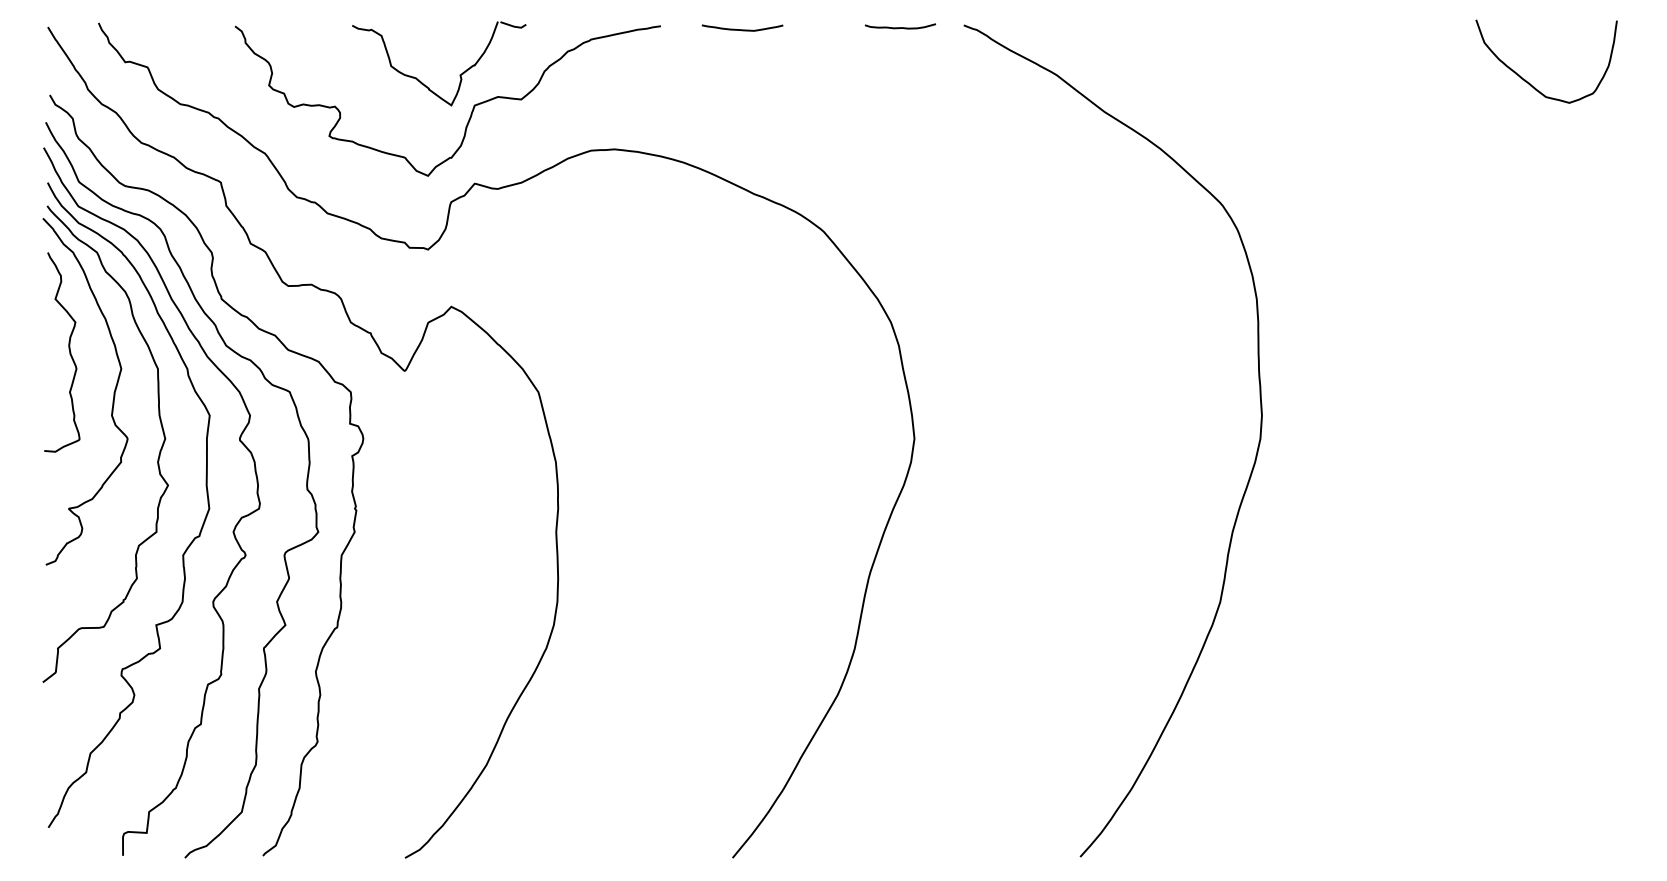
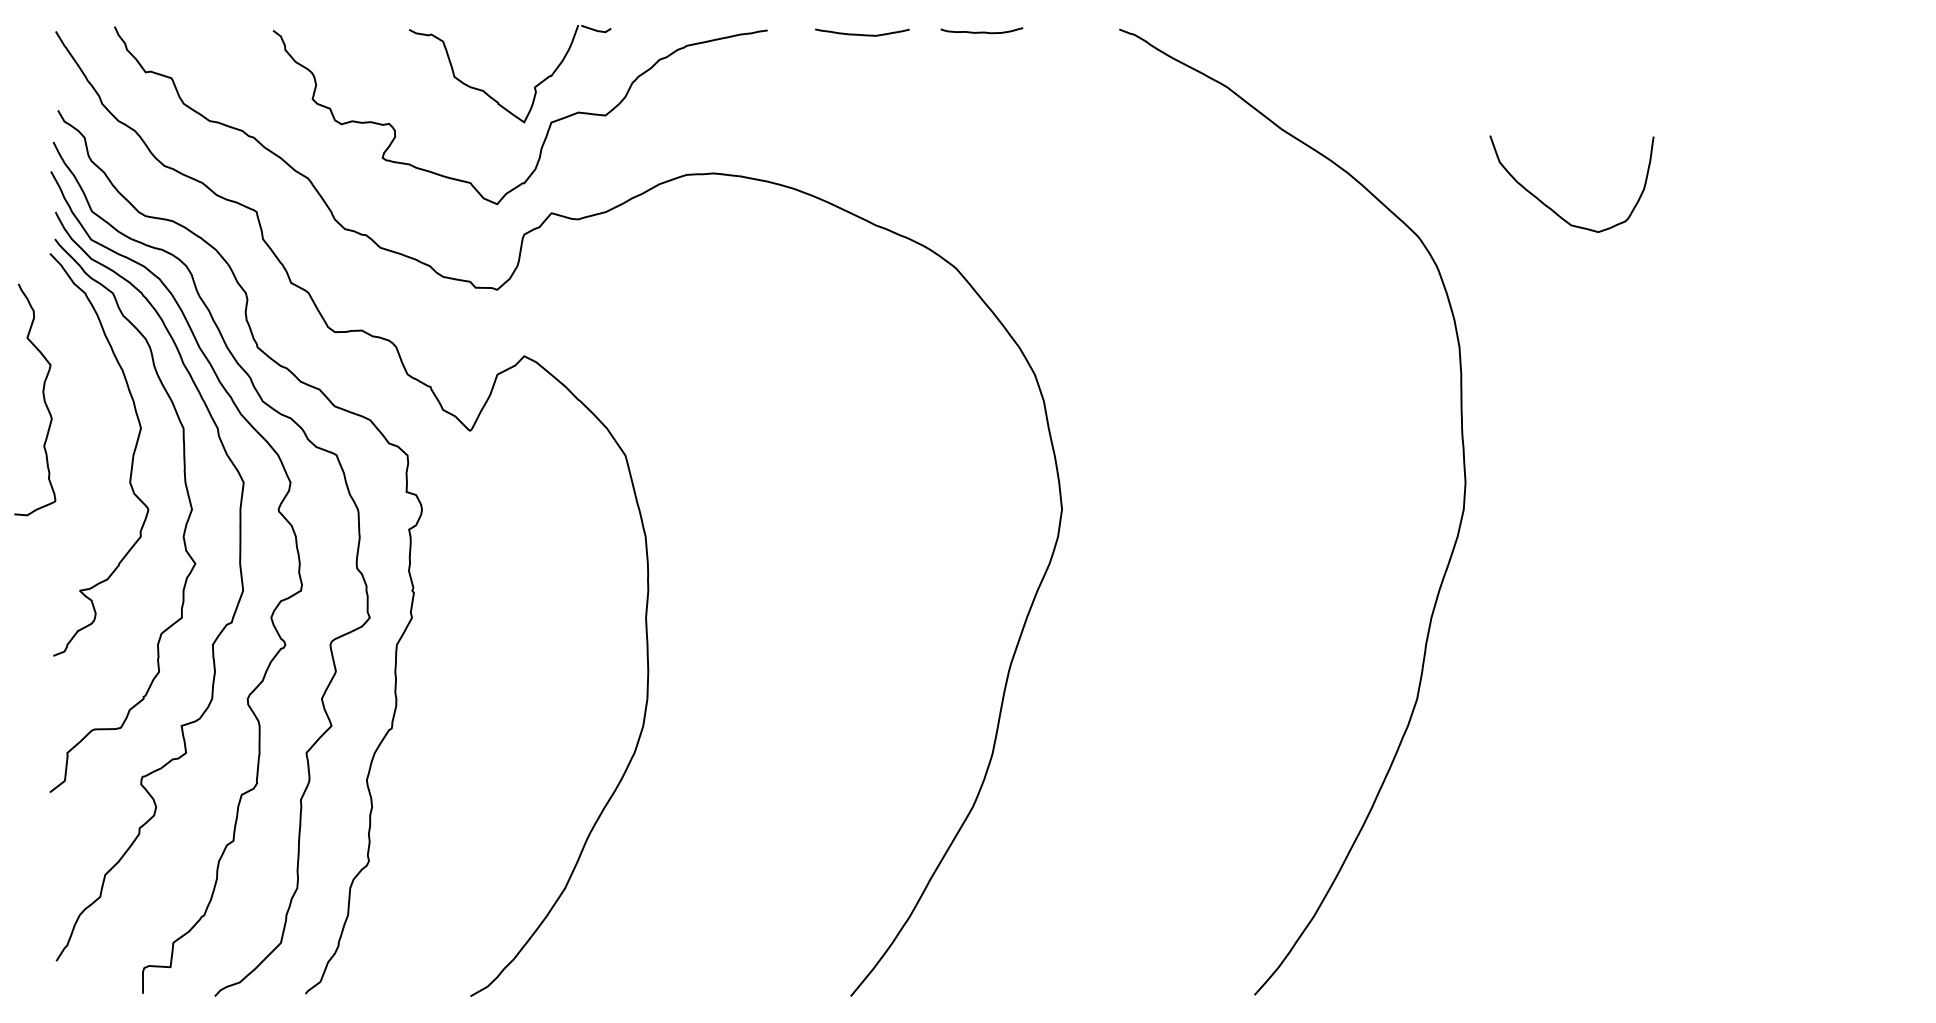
curve: (900, 27) -> (981, 31), moved
curve: (1529, 82) -> (1552, 208), moved
curve: (68, 349) -> (42, 396), moved

